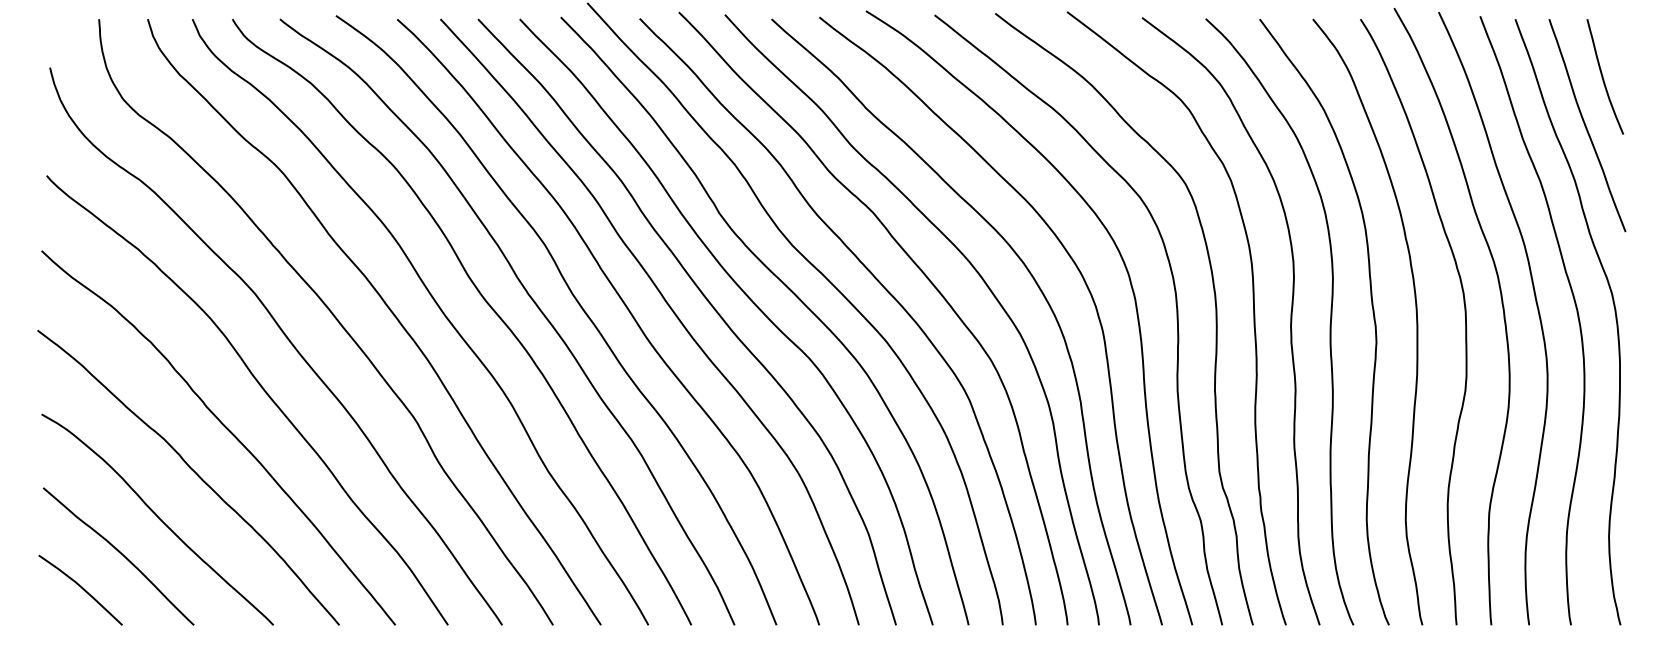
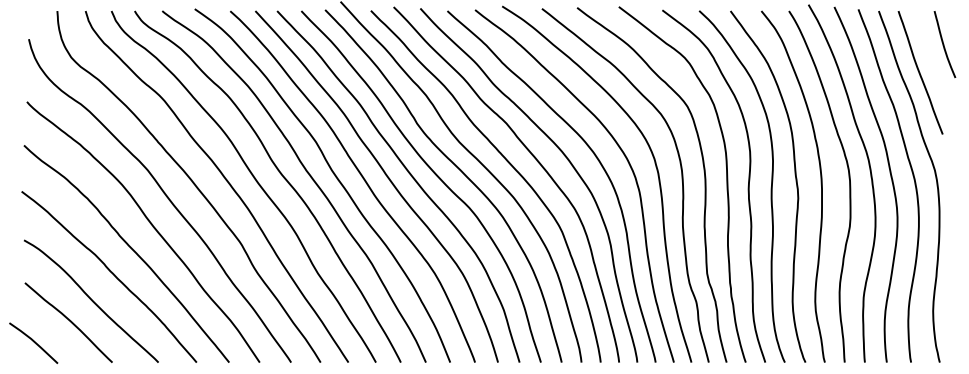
curve: (1604, 76) -> (944, 44), moved
curve: (80, 588) -> (33, 342), moved

